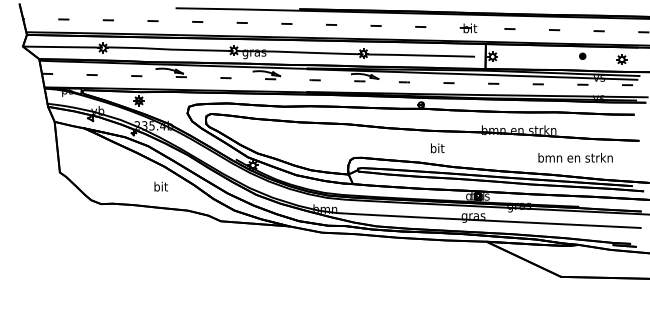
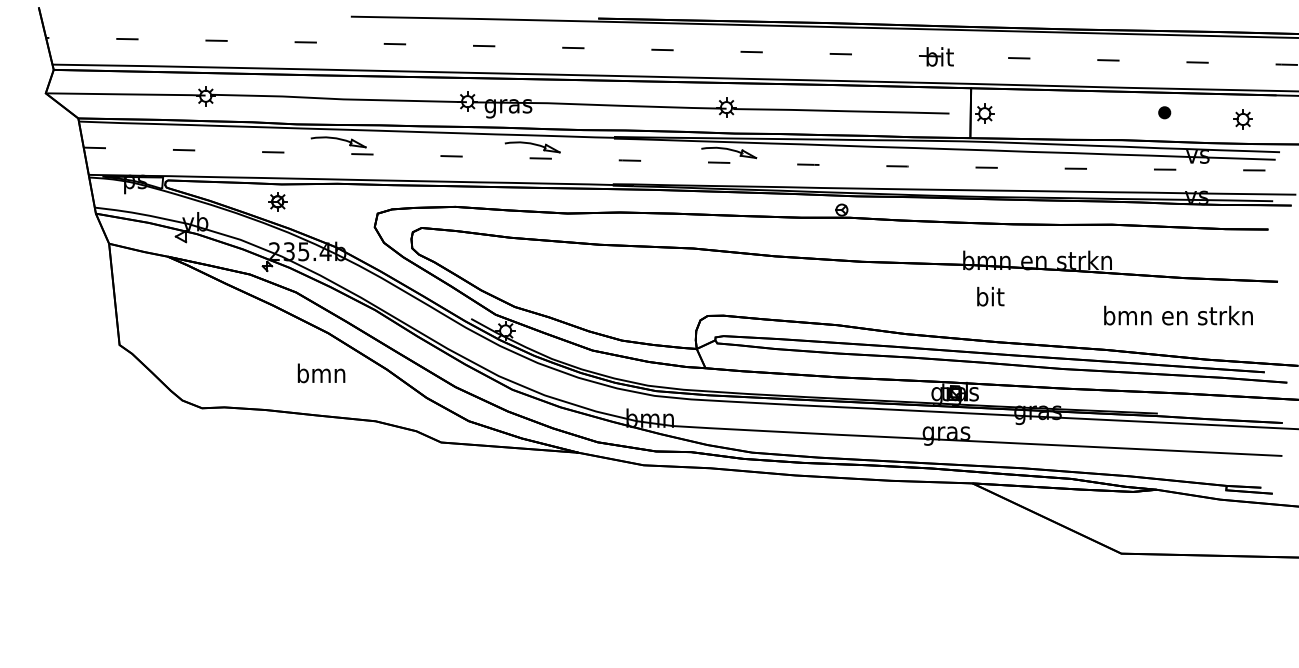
text: (437, 148) -> (990, 297), moved
text: (575, 157) -> (1178, 315), moved
text: (160, 186) -> (320, 372), bit -> bmn

